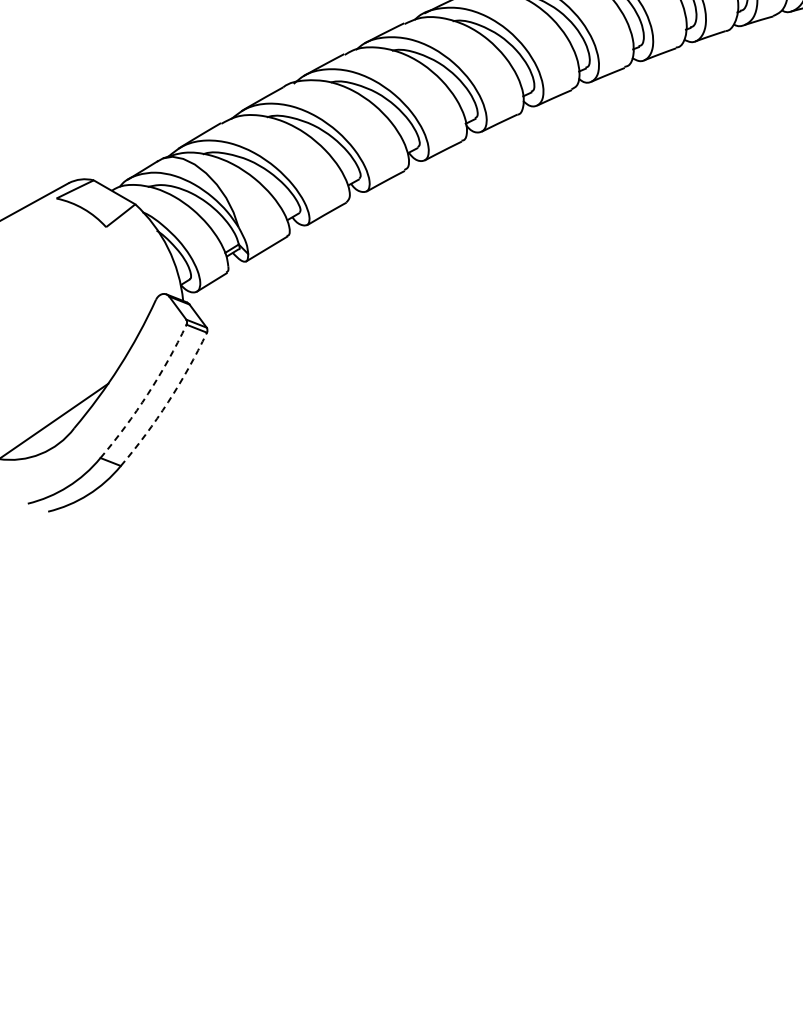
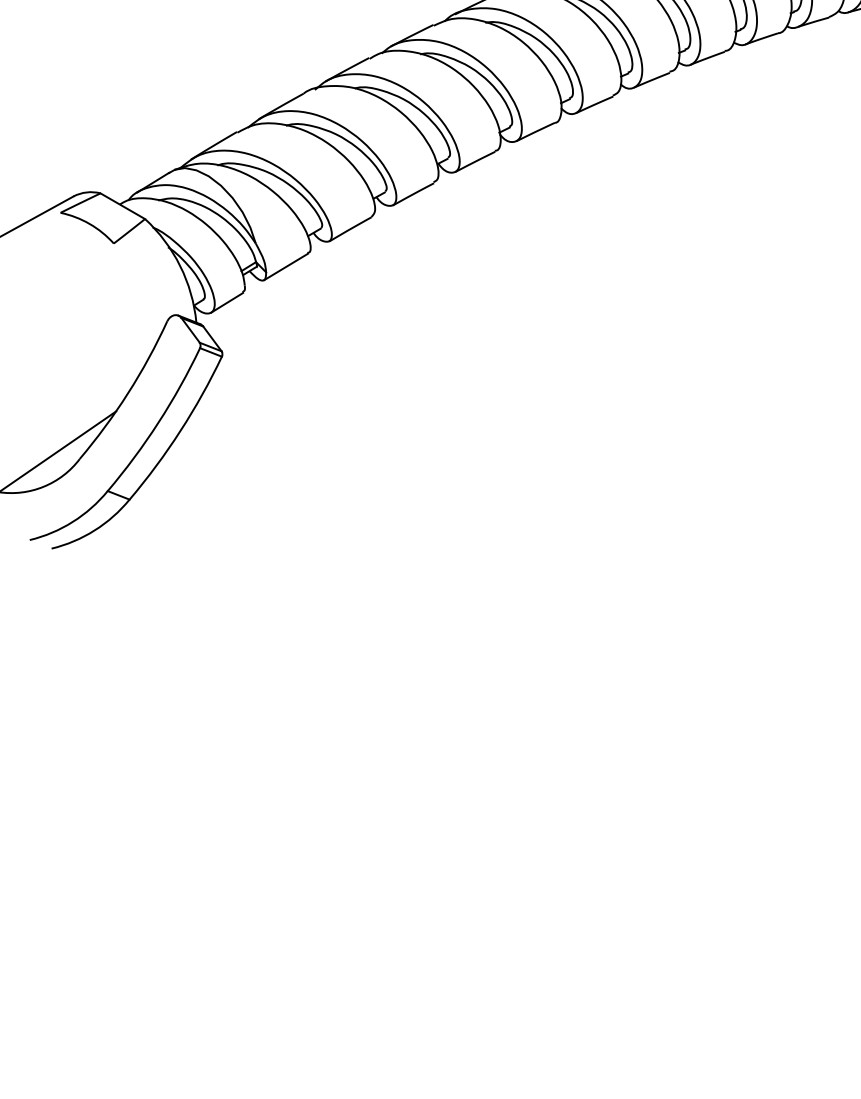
arc: (147, 394) -> (158, 422), dashed -> solid
arc: (168, 402) -> (180, 431), dashed -> solid

